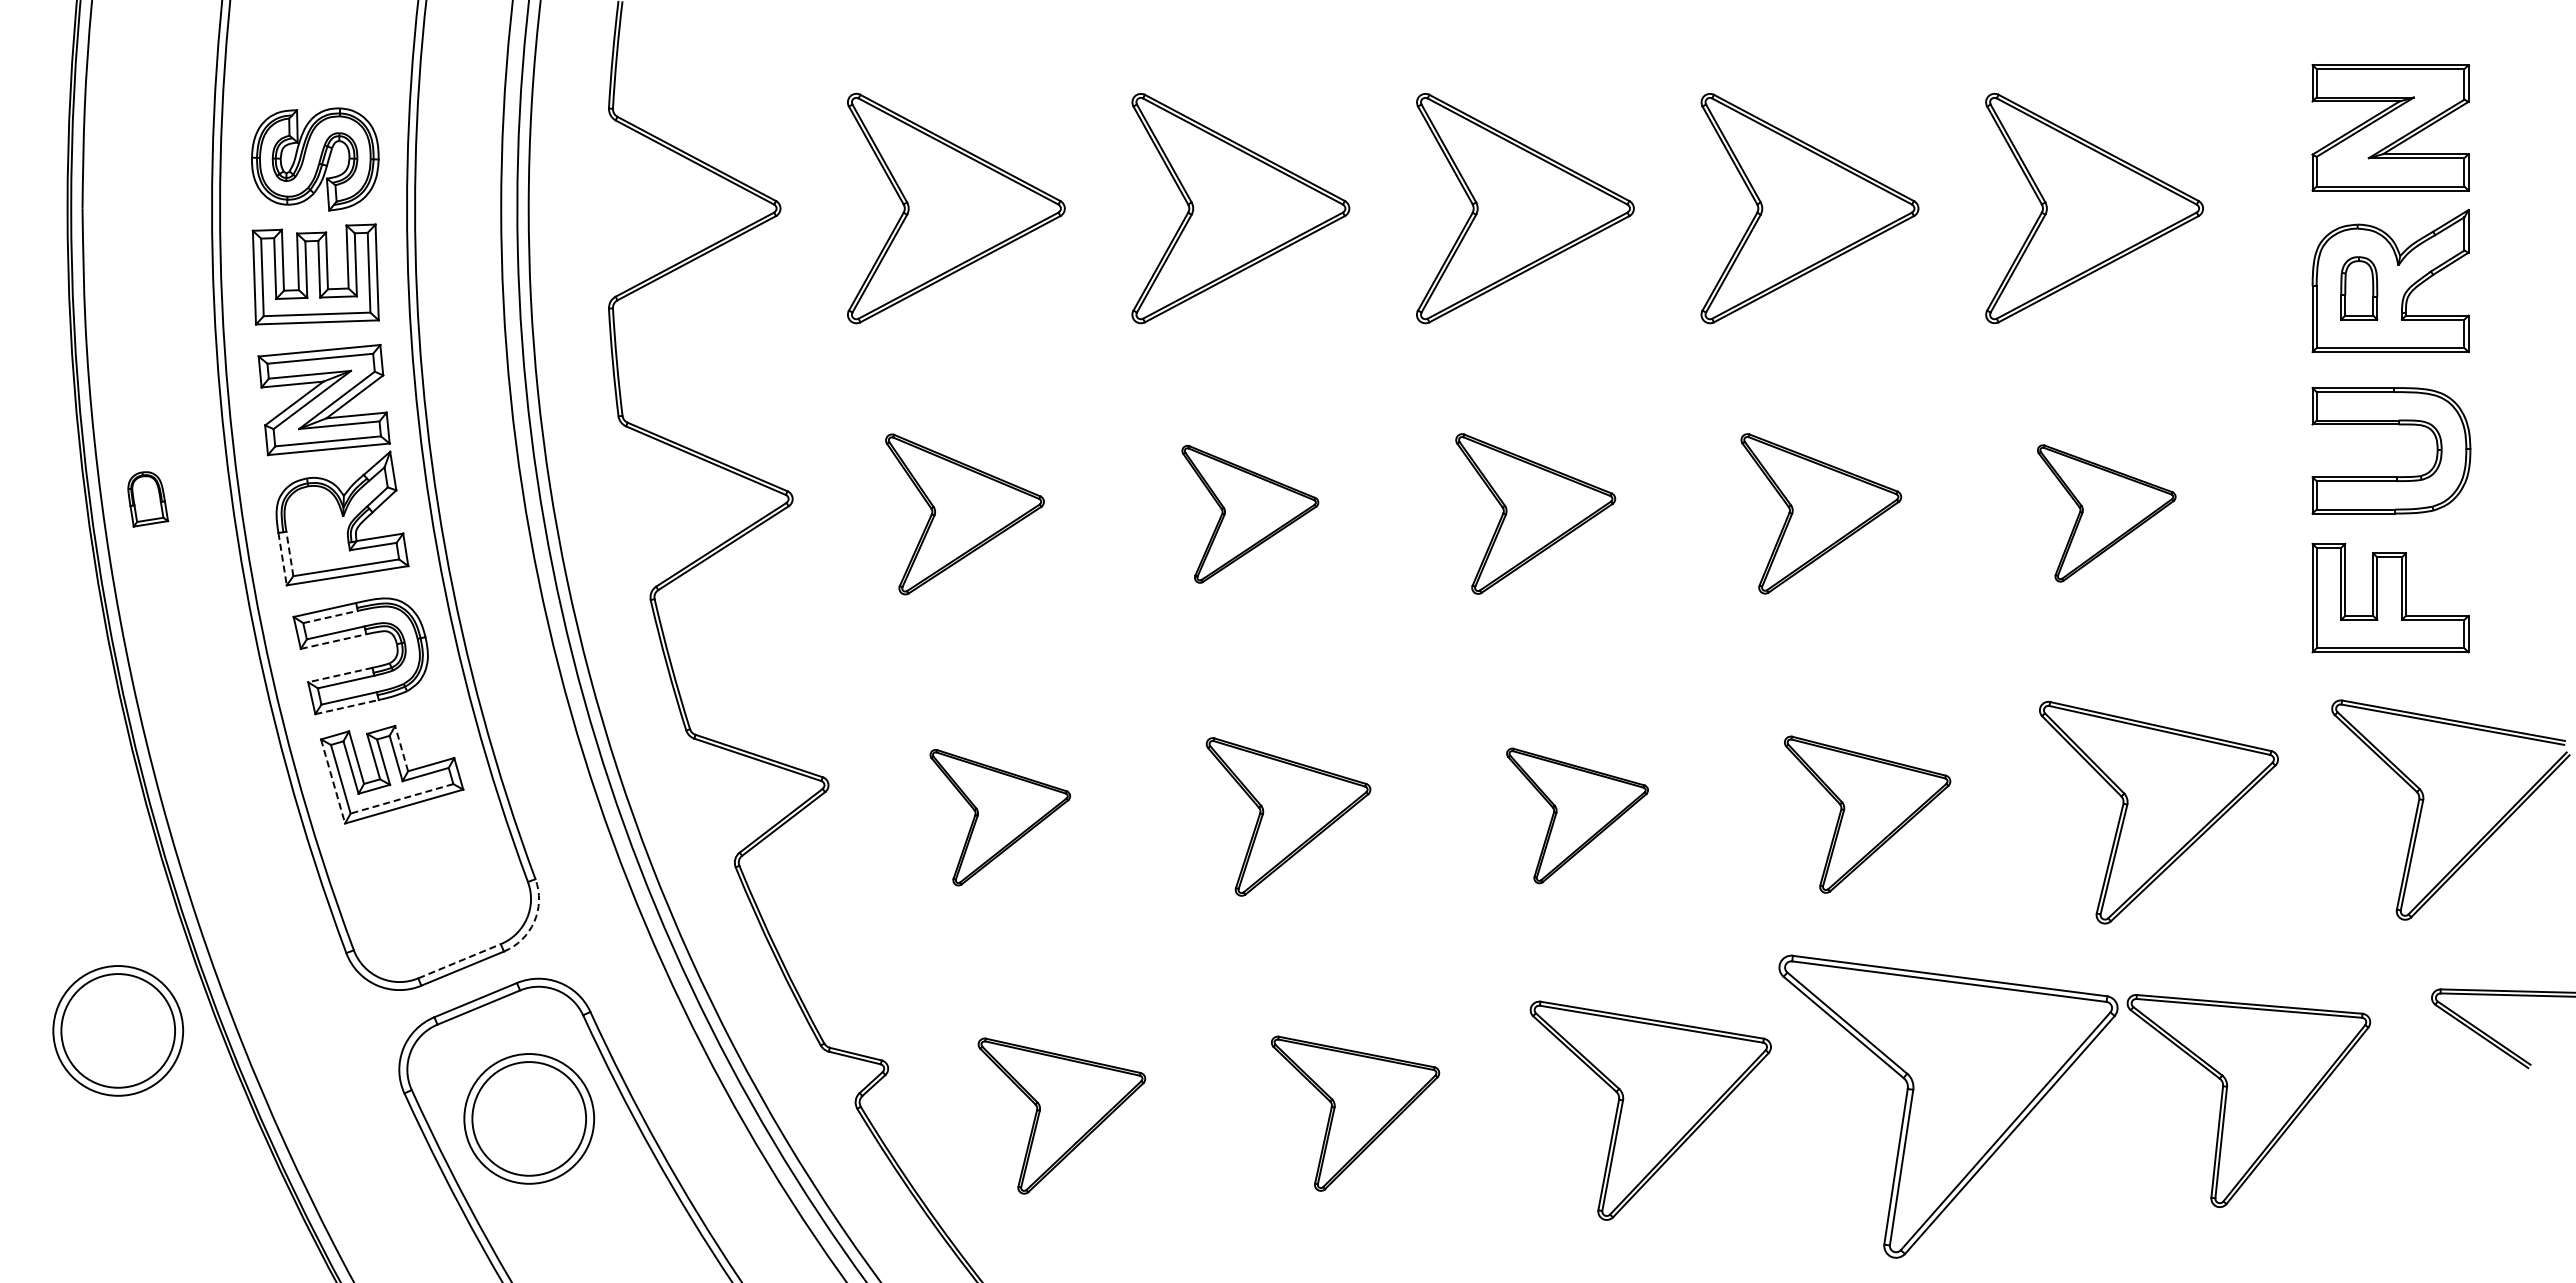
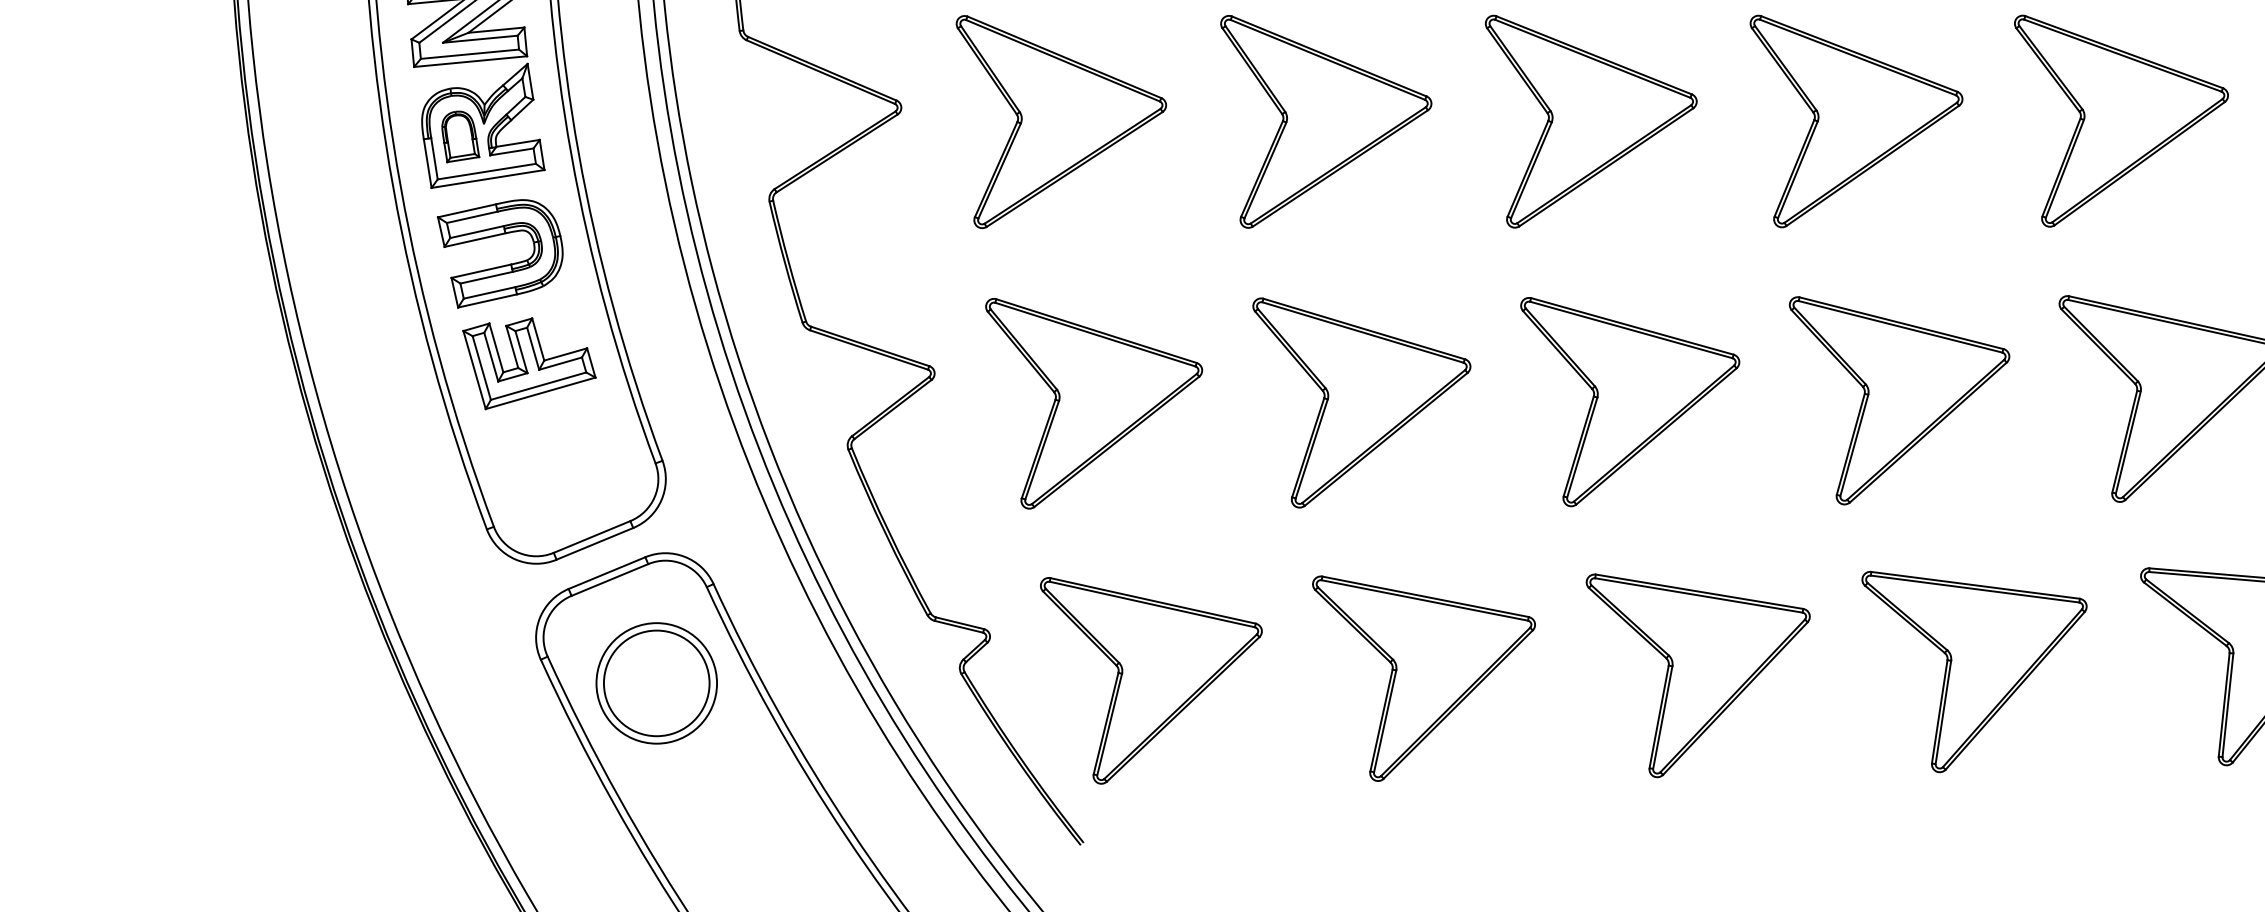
part: (148, 499) -> (461, 136), moved
part: (1535, 513) -> (1591, 121), size x1.43
part: (1821, 513) -> (1856, 121), size x1.43
part: (2106, 513) -> (2121, 121), size x1.67
part: (964, 514) -> (1060, 122), size x1.43
part: (1250, 514) -> (1326, 122), size x1.67
line: (289, 553) -> (434, 158), dashed -> solid
line: (282, 559) -> (427, 163), dashed -> solid
line: (330, 617) -> (472, 217), dashed -> solid
line: (333, 641) -> (474, 240), dashed -> solid
line: (340, 675) -> (481, 271), dashed -> solid
line: (347, 706) -> (487, 300), dashed -> solid
line: (401, 748) -> (538, 339), dashed -> solid
line: (333, 781) -> (474, 370), dashed -> solid
line: (401, 798) -> (538, 385), dashed -> solid
part: (1867, 814) -> (1899, 400), size x1.43
part: (1577, 815) -> (1630, 401), size x1.67
part: (1288, 816) -> (1361, 402), size x1.43
part: (1000, 817) -> (1094, 403), size x1.67
arc: (534, 921) -> (661, 500), dashed -> solid
line: (459, 961) -> (591, 537), dashed -> solid
part: (118, 1030) -> (275, 601), removed
part: (1947, 1106) -> (1973, 671), size x0.71
part: (1355, 1113) -> (1424, 678), size x1.43
part: (1061, 1115) -> (1150, 680), size x1.43

